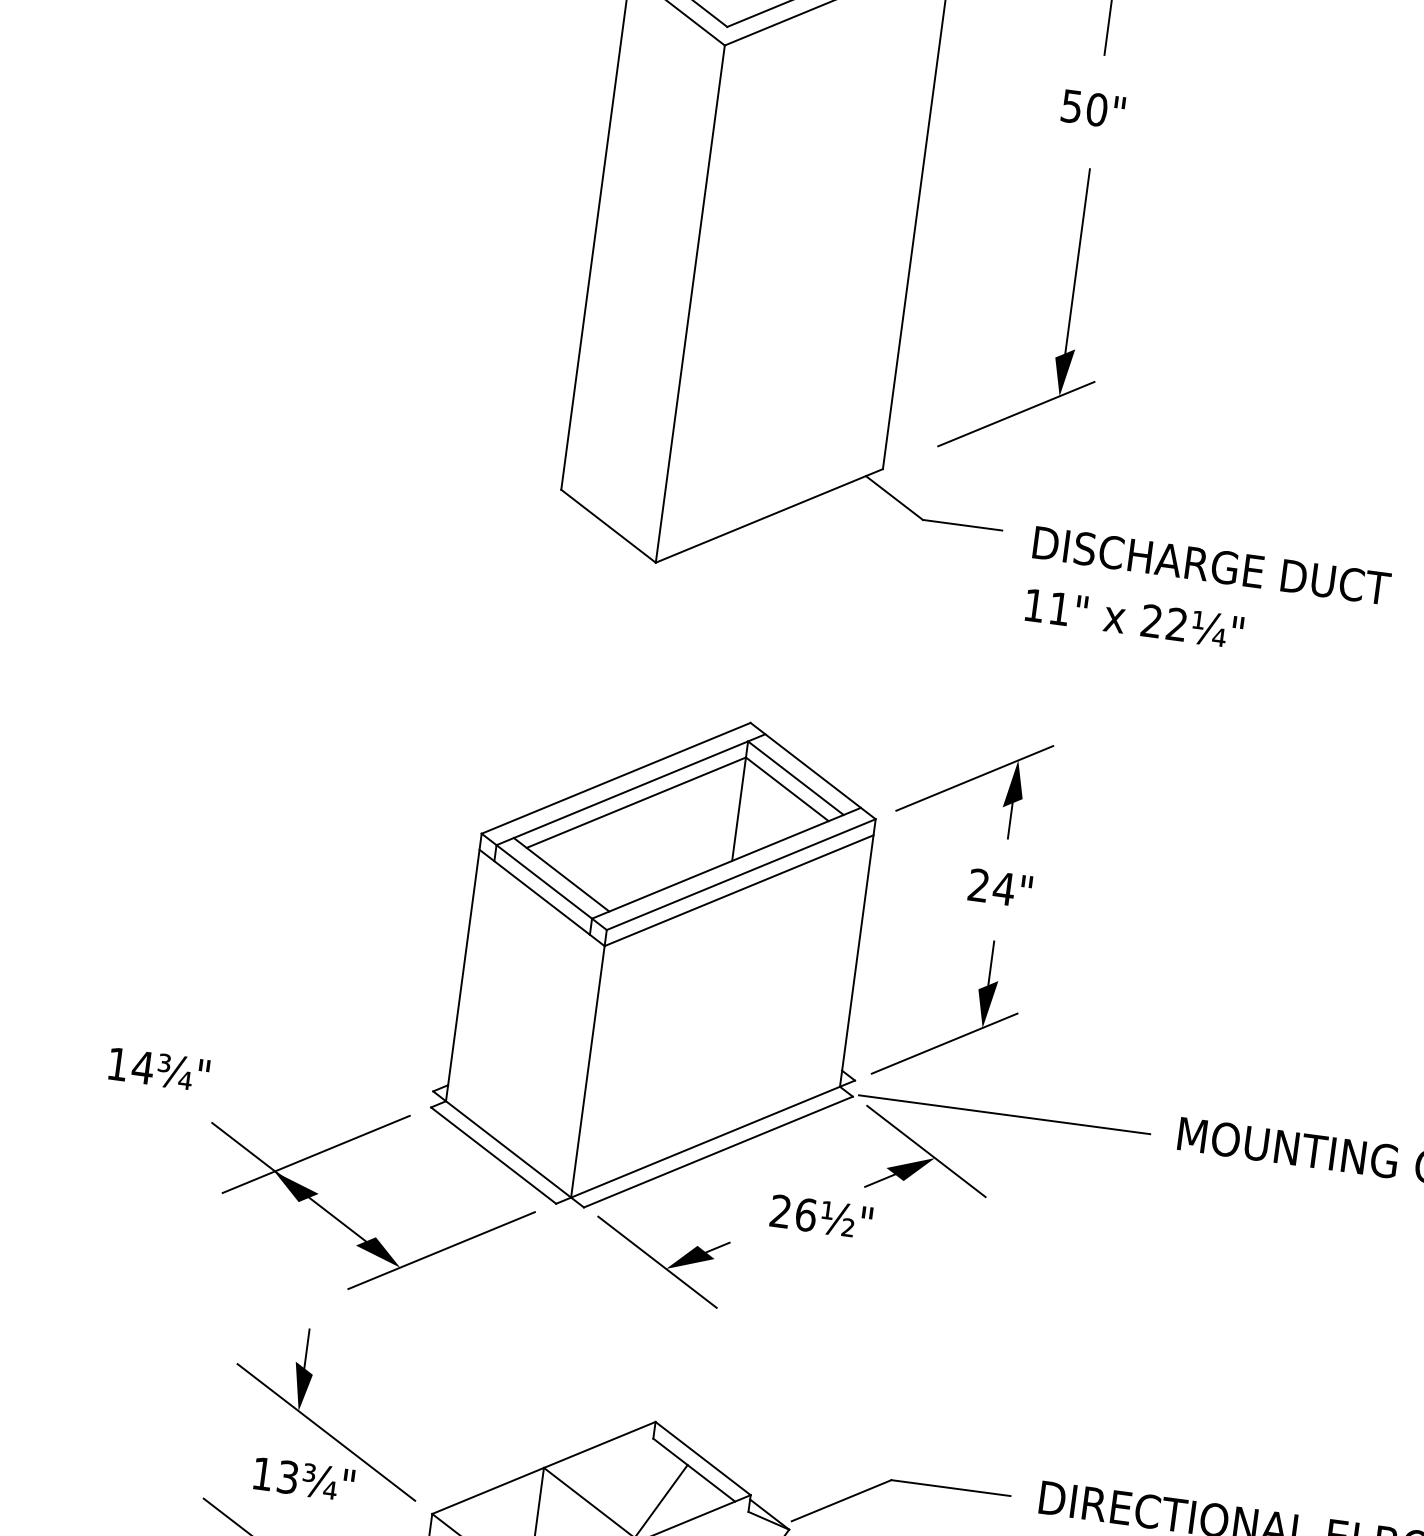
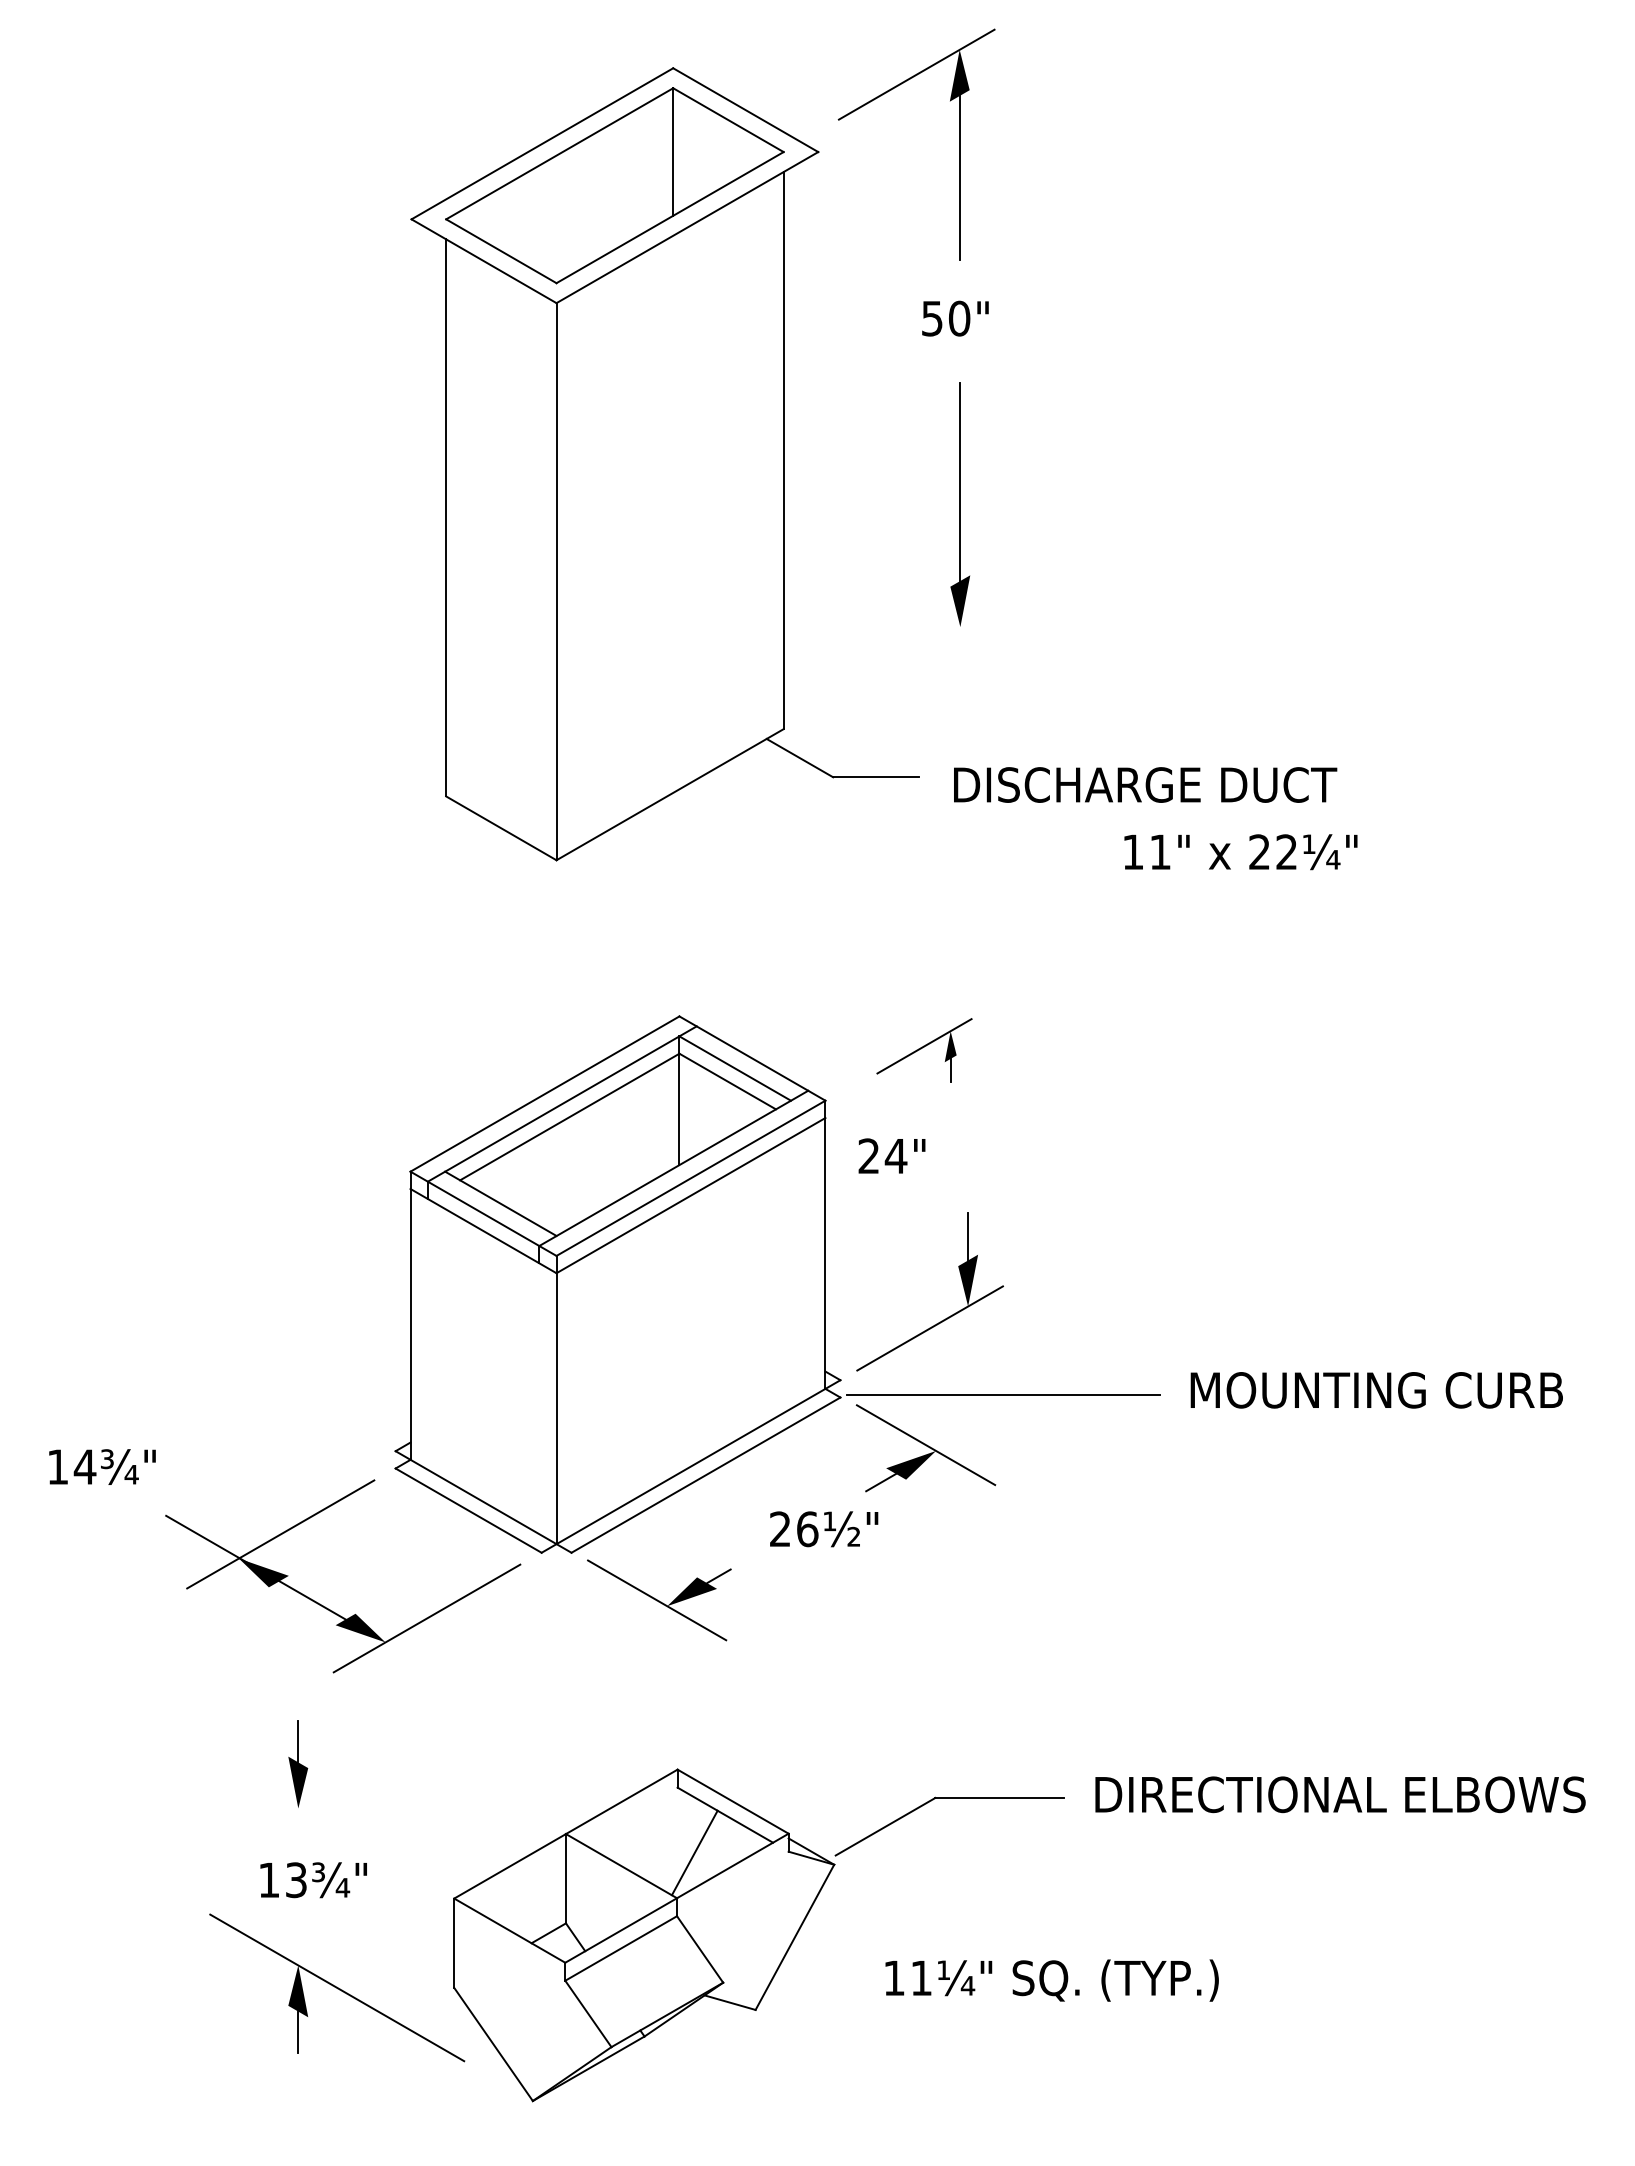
line: (1015, 414) -> (916, 652), removed
text: (1133, 619) -> (1240, 852), moved
part: (973, 784) -> (924, 1050), size x0.6
text: (999, 887) -> (891, 1155), moved
line: (326, 1432) -> (330, 1827), removed

